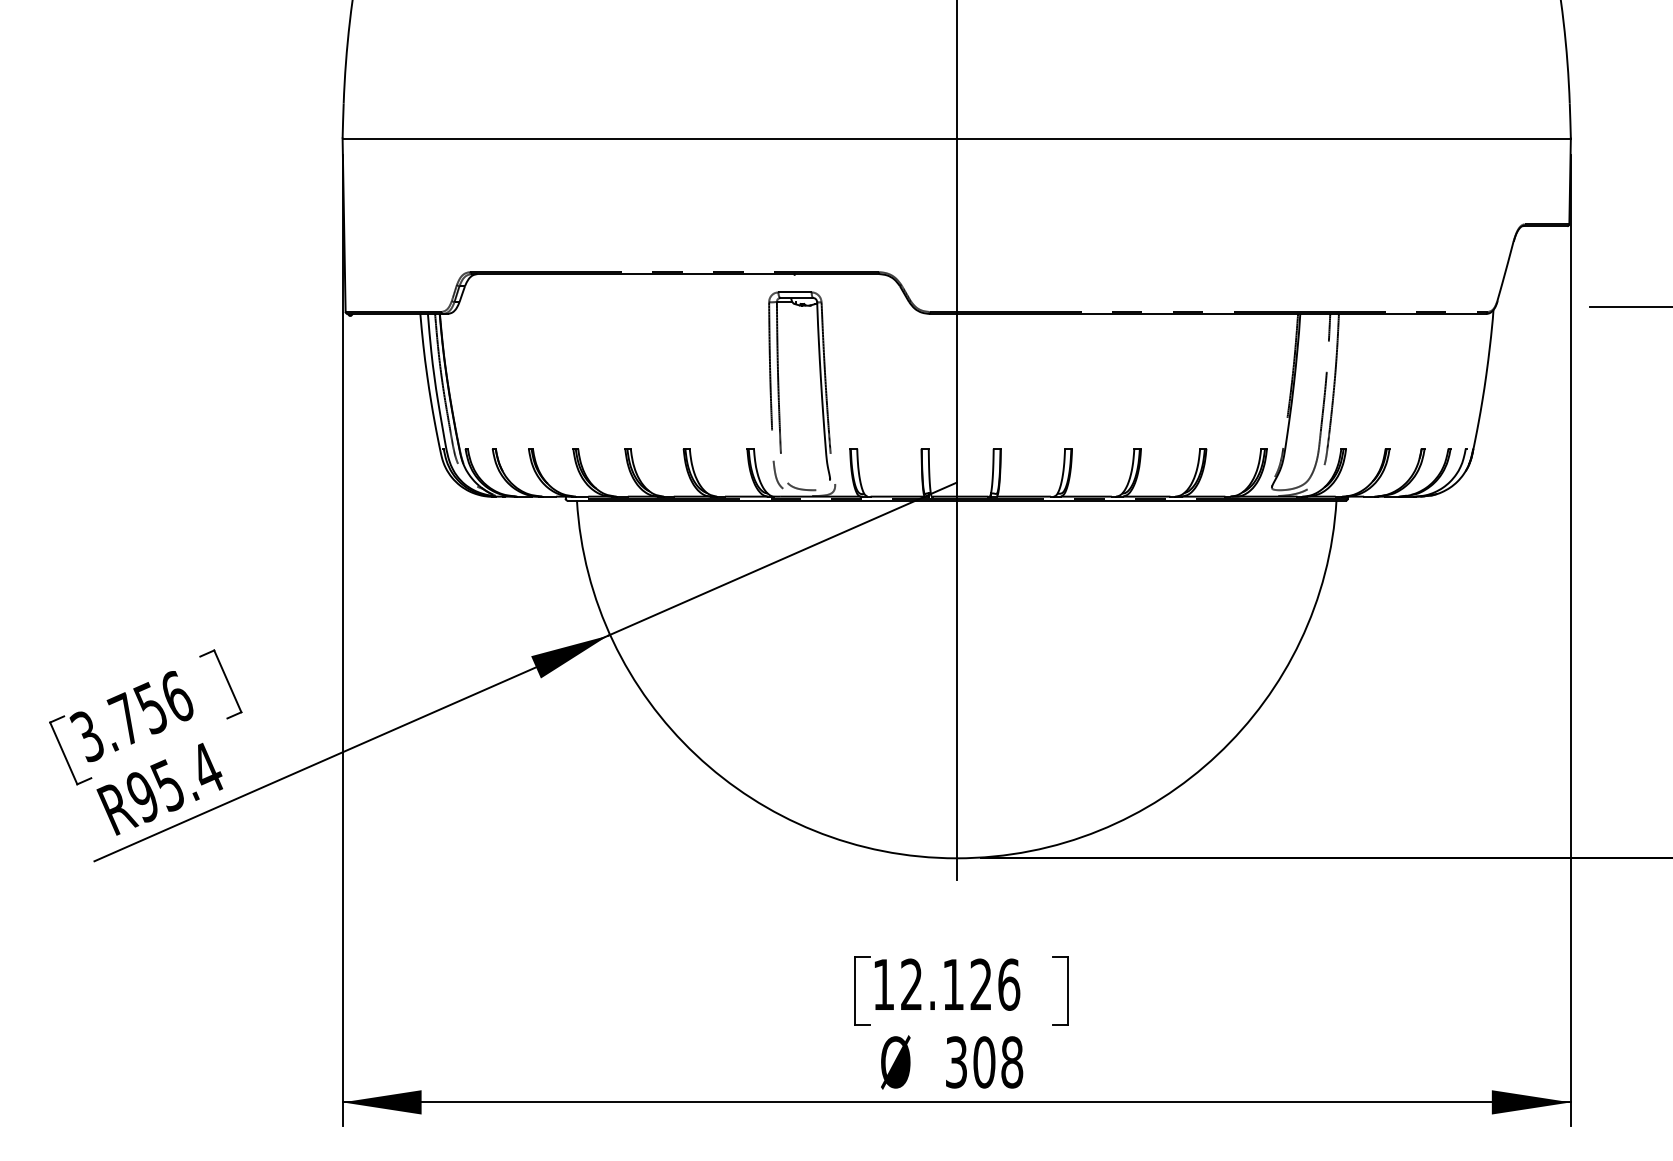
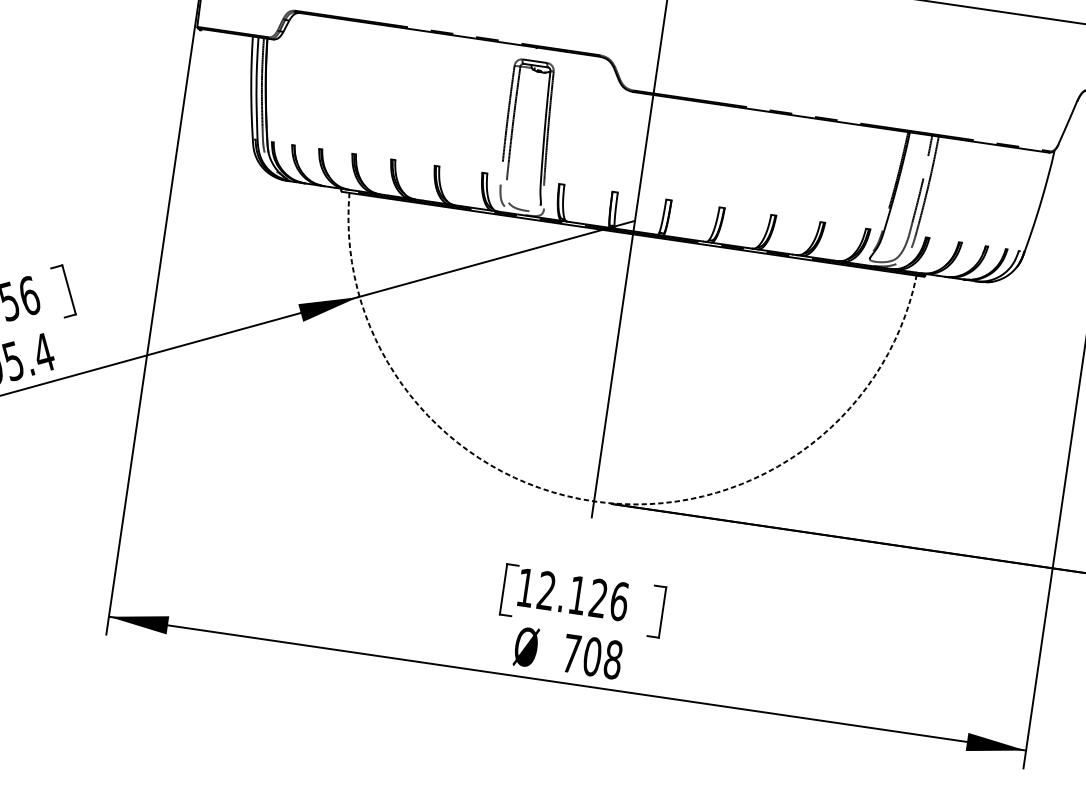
arc: (956, 858) -> (593, 501), solid -> dashed
text: (956, 1062) -> (571, 653), 308 -> 708

